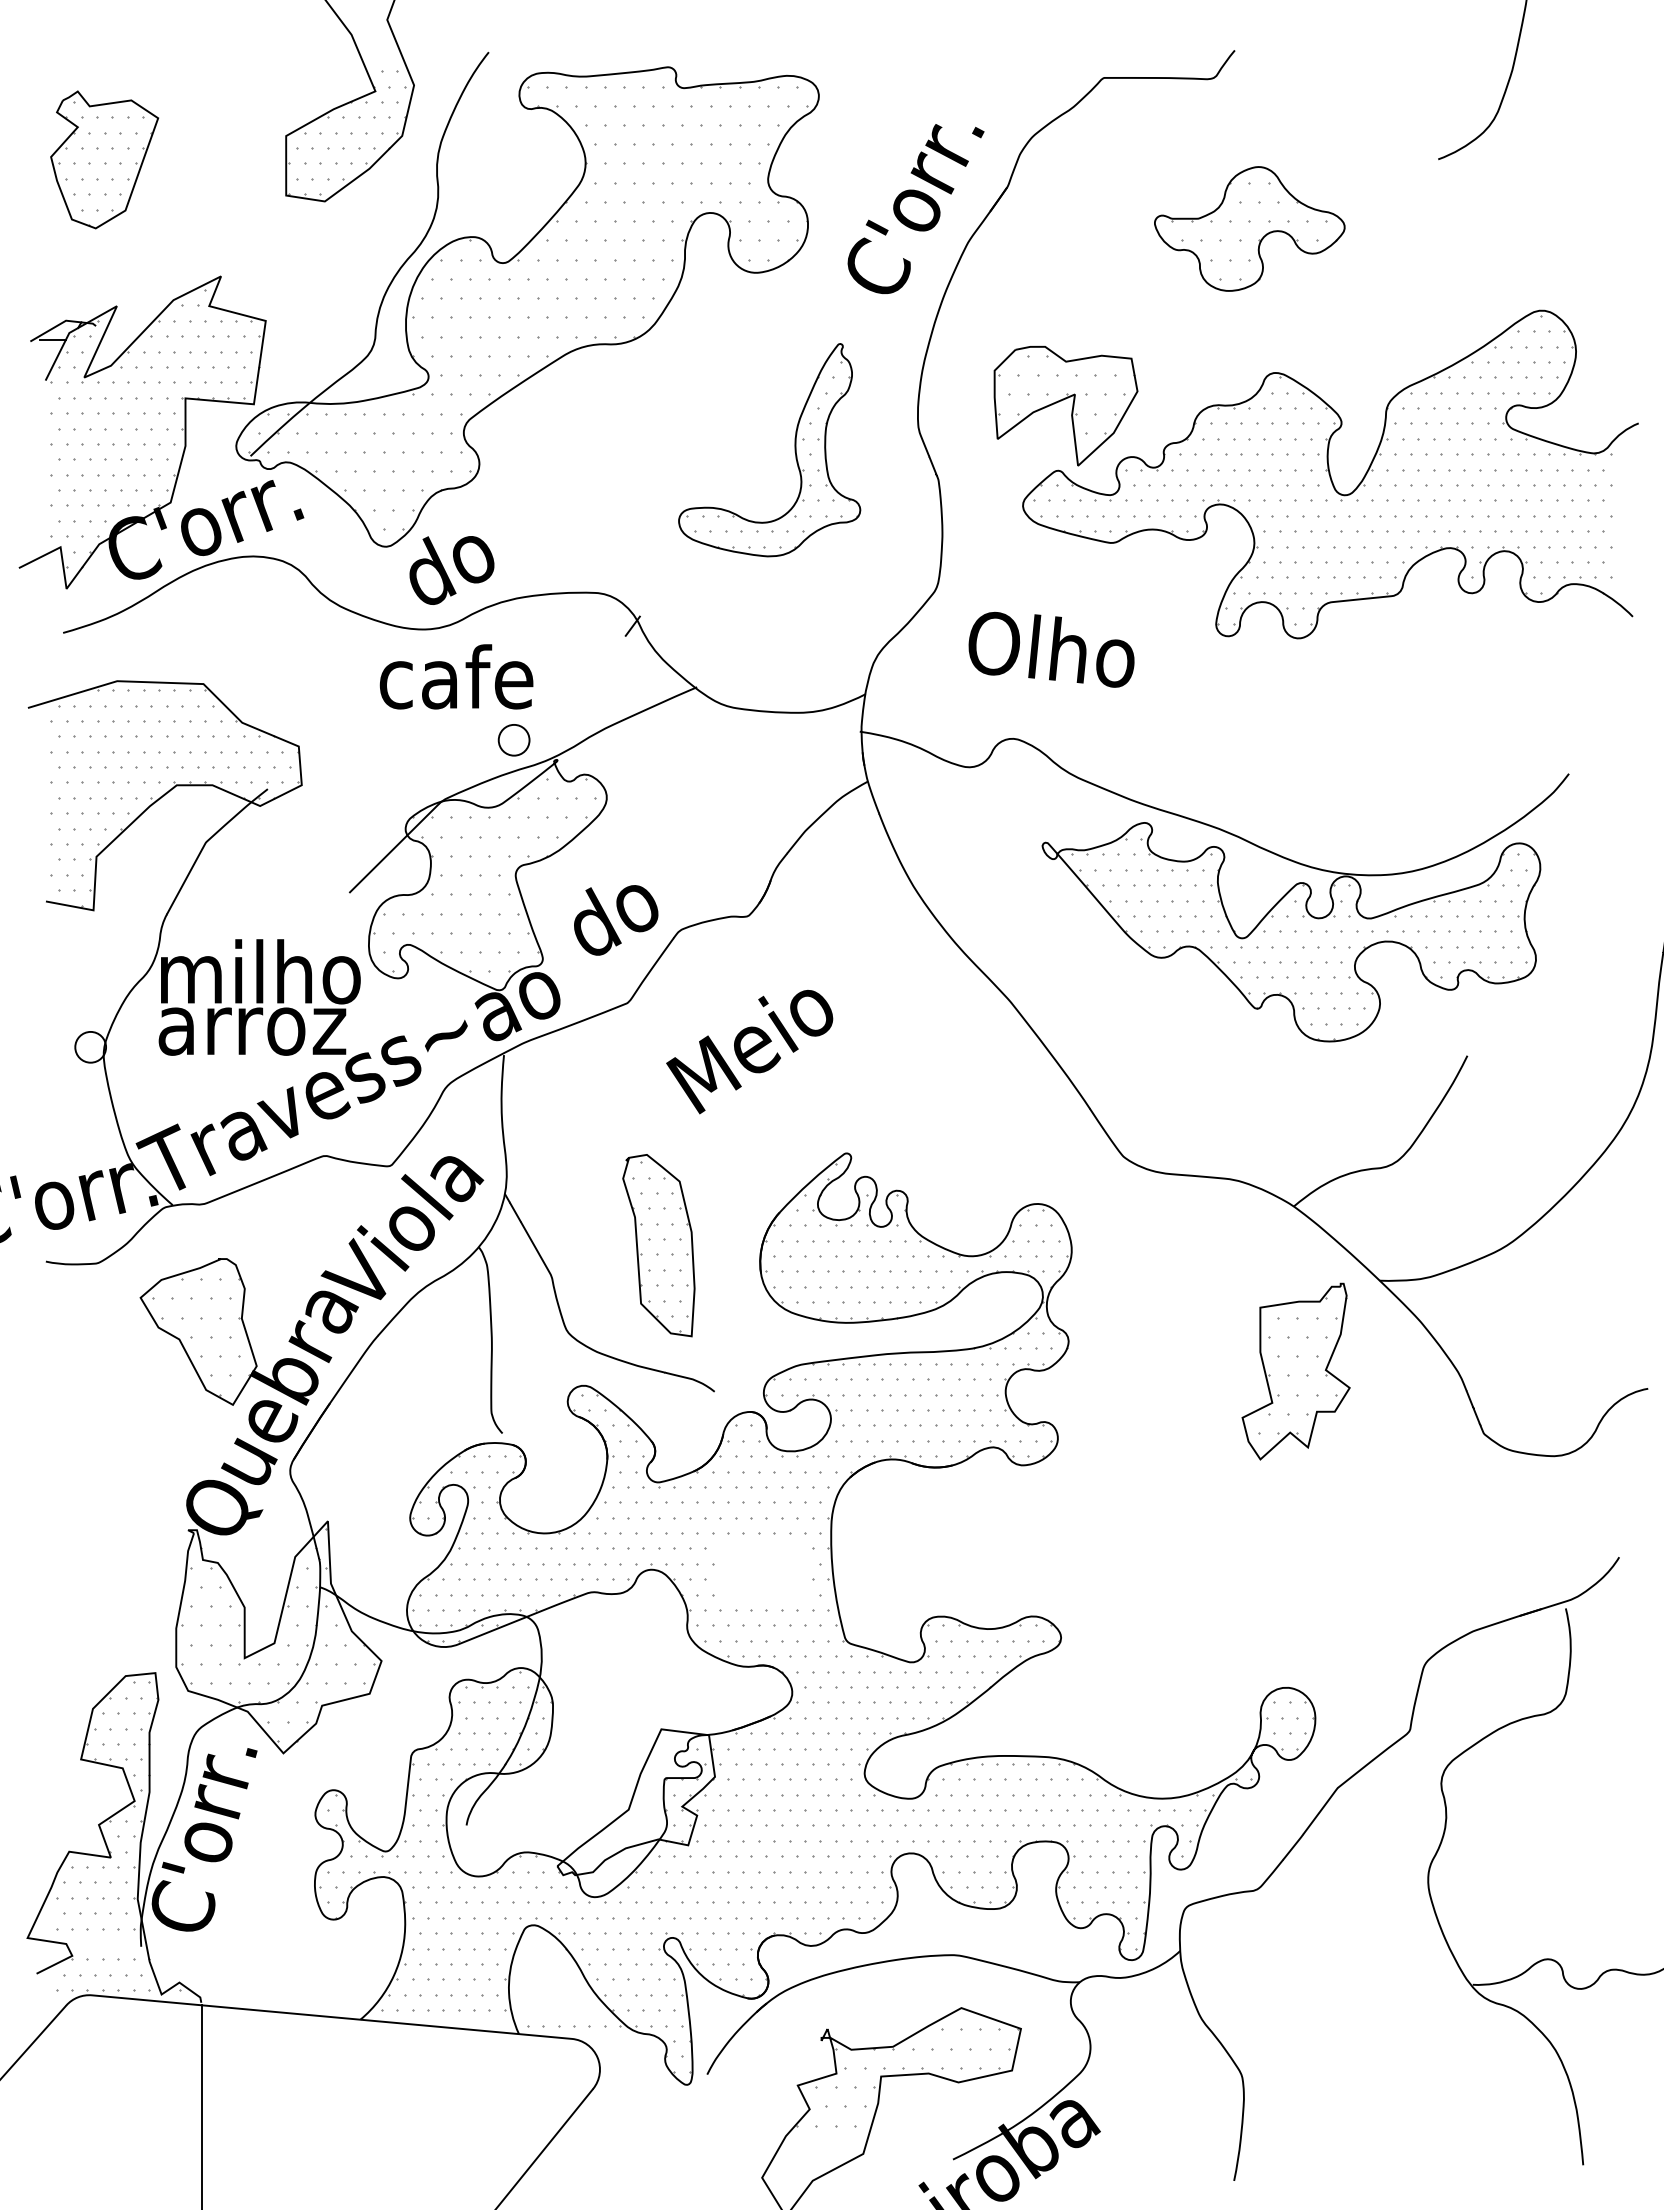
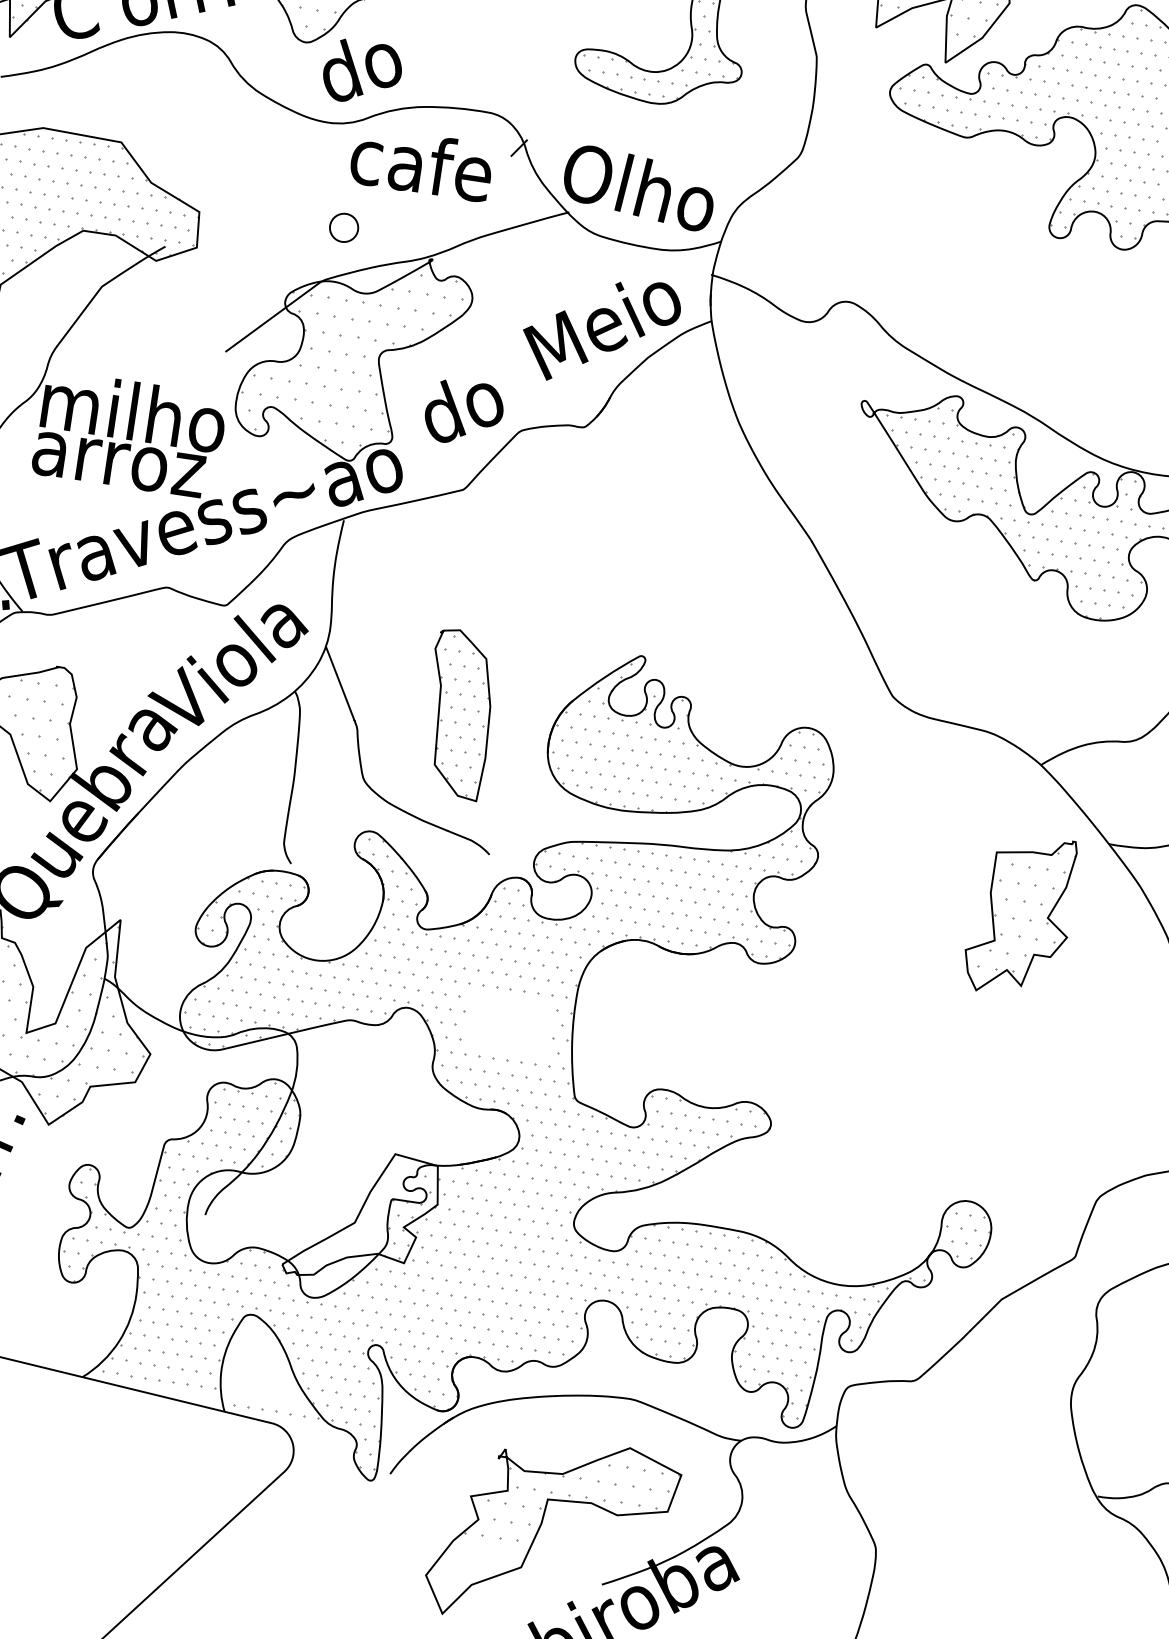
text: (1051, 649) -> (639, 187), moved
text: (456, 676) -> (421, 163), moved
part: (513, 740) -> (343, 228), moved
text: (749, 1051) -> (600, 330), moved

